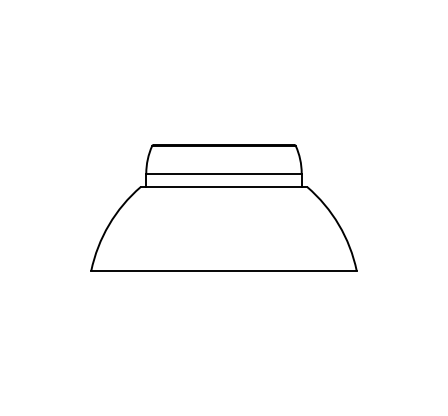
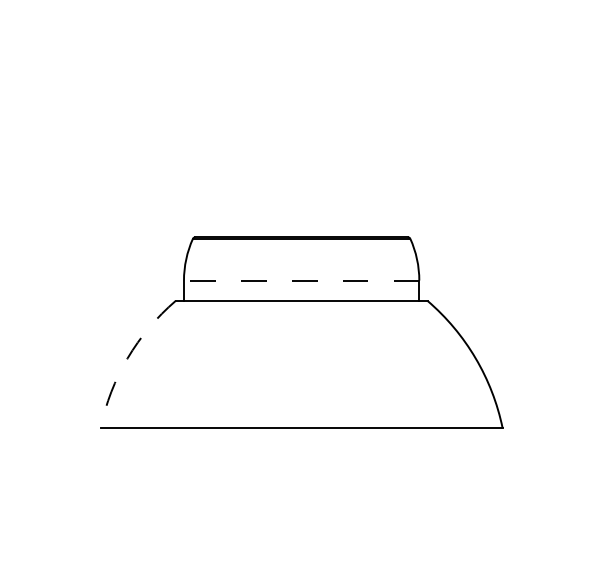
line: (224, 173) -> (302, 280), solid -> dashed
arc: (109, 224) -> (128, 357), solid -> dashed

